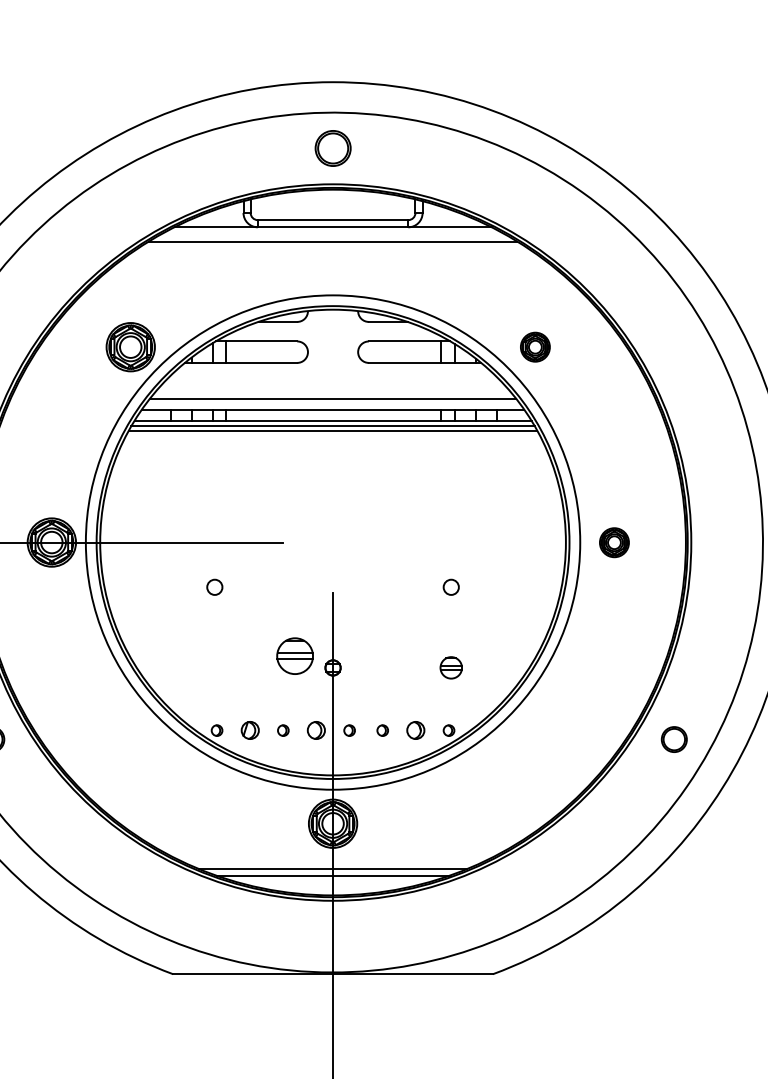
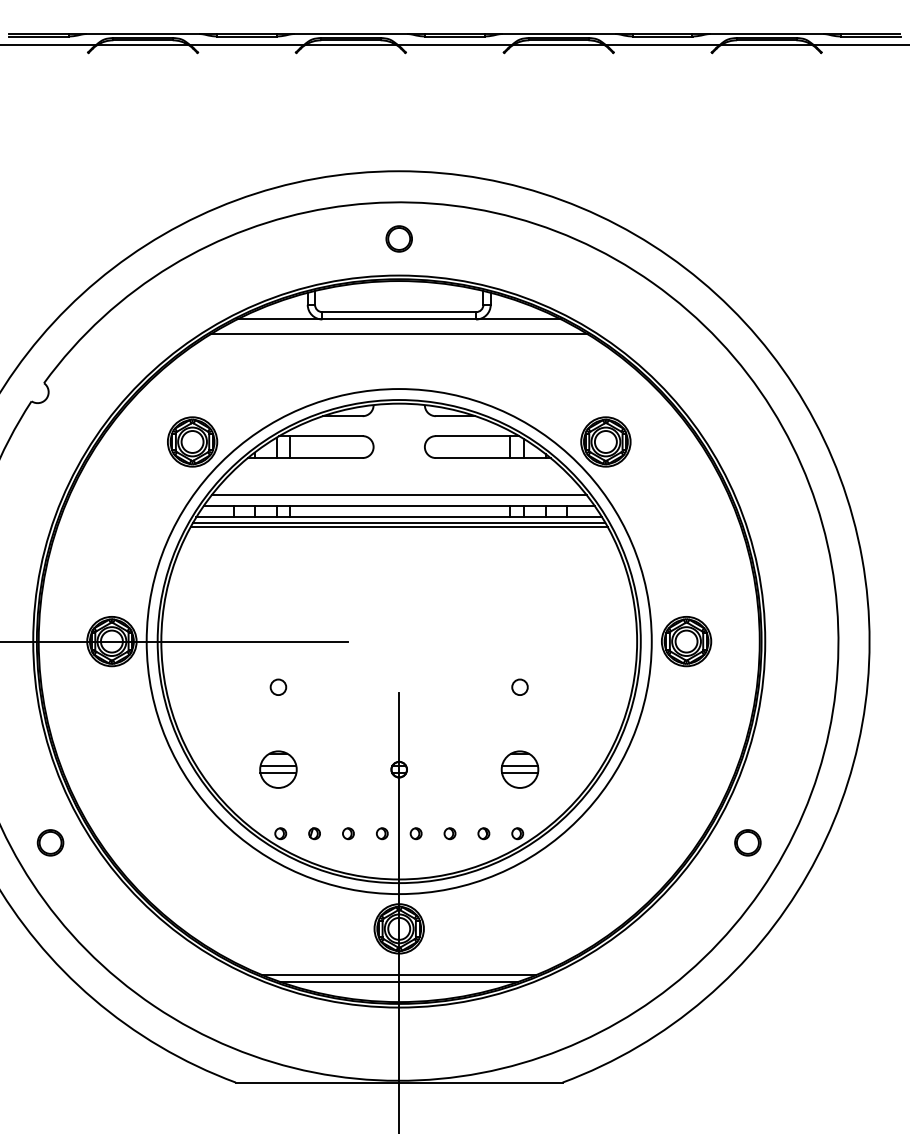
part: (332, 148) -> (398, 238), size x0.71
part: (534, 346) -> (605, 441), size x1.67
part: (614, 542) -> (686, 641), size x1.67
part: (295, 656) -> (278, 769), moved
part: (450, 667) -> (519, 769), size x1.67
part: (250, 730) -> (314, 833), size x0.62
part: (316, 730) -> (382, 833), size x0.62
part: (415, 730) -> (483, 833), size x0.62

